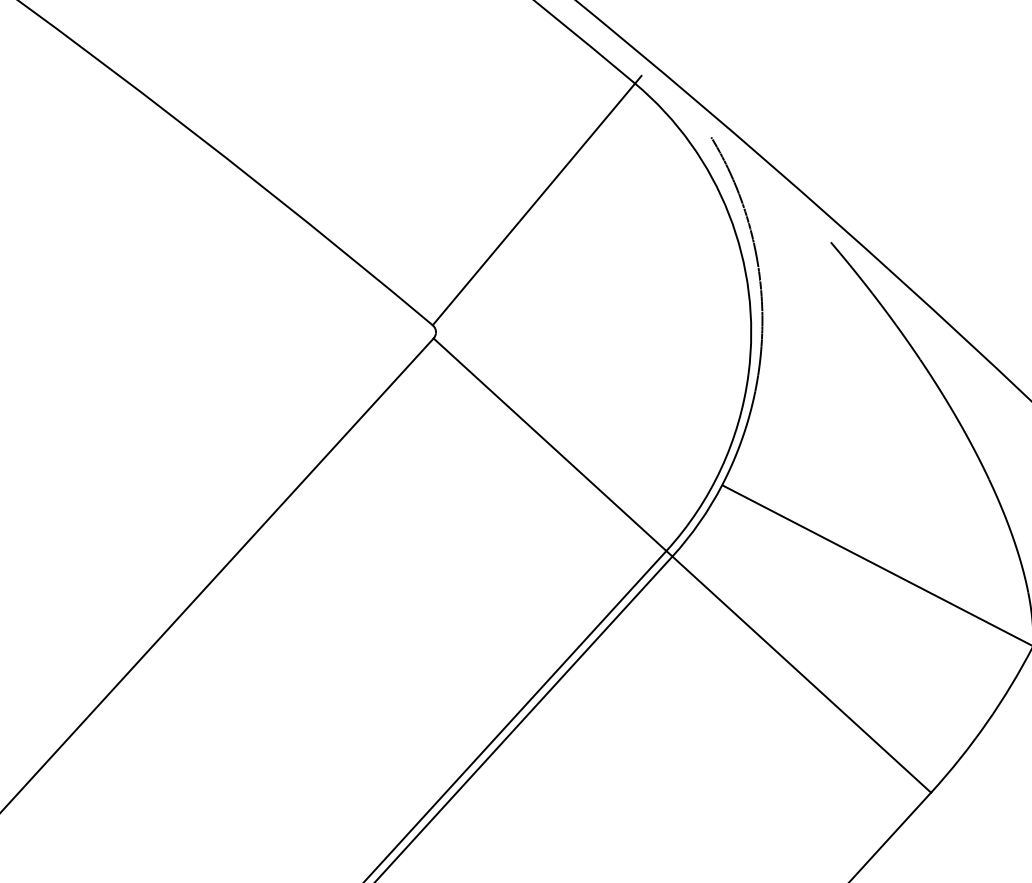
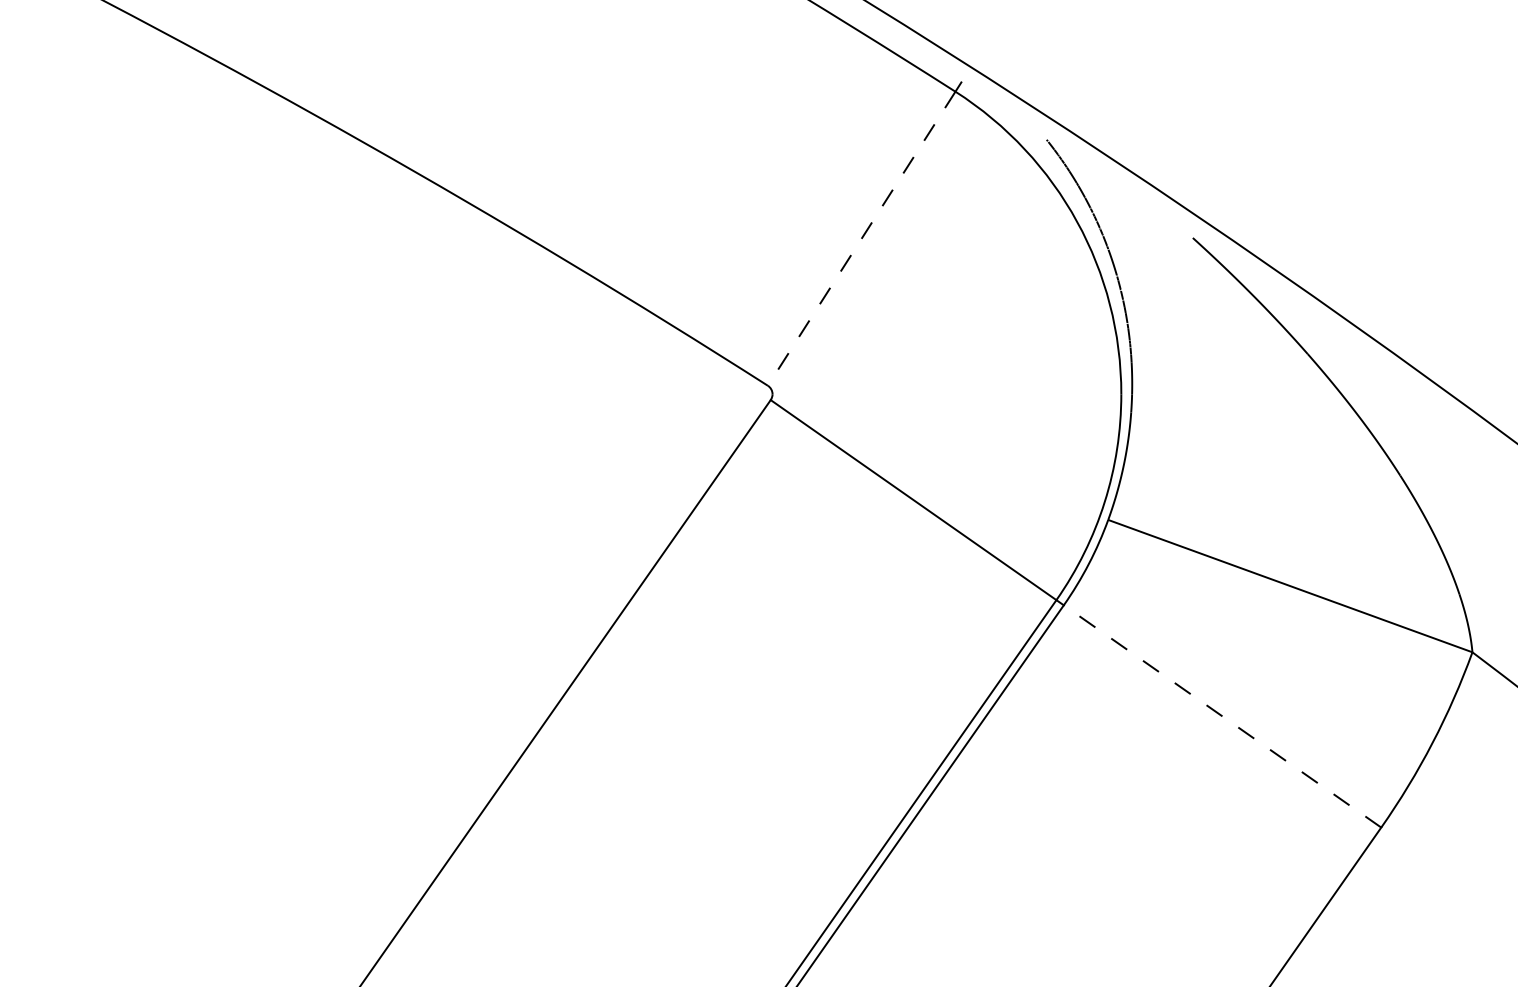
line: (533, 205) -> (861, 239), solid -> dashed
line: (801, 674) -> (1222, 716), solid -> dashed

